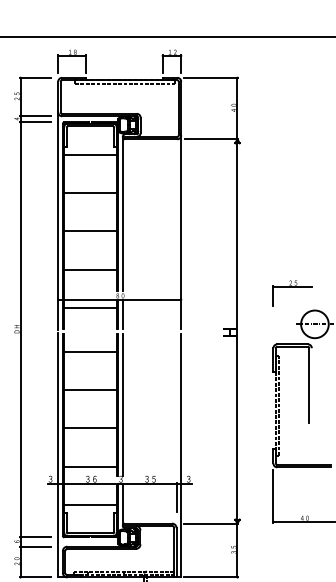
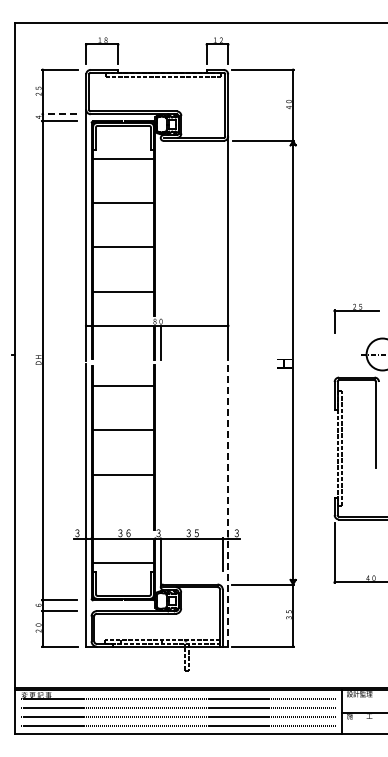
line: (35, 116) -> (59, 114), solid -> dashed
line: (122, 213) -> (160, 226), removed
line: (90, 307) -> (123, 335), removed
line: (122, 404) -> (160, 447), removed
line: (181, 455) -> (228, 505), solid -> dashed
line: (90, 467) -> (123, 519), removed

